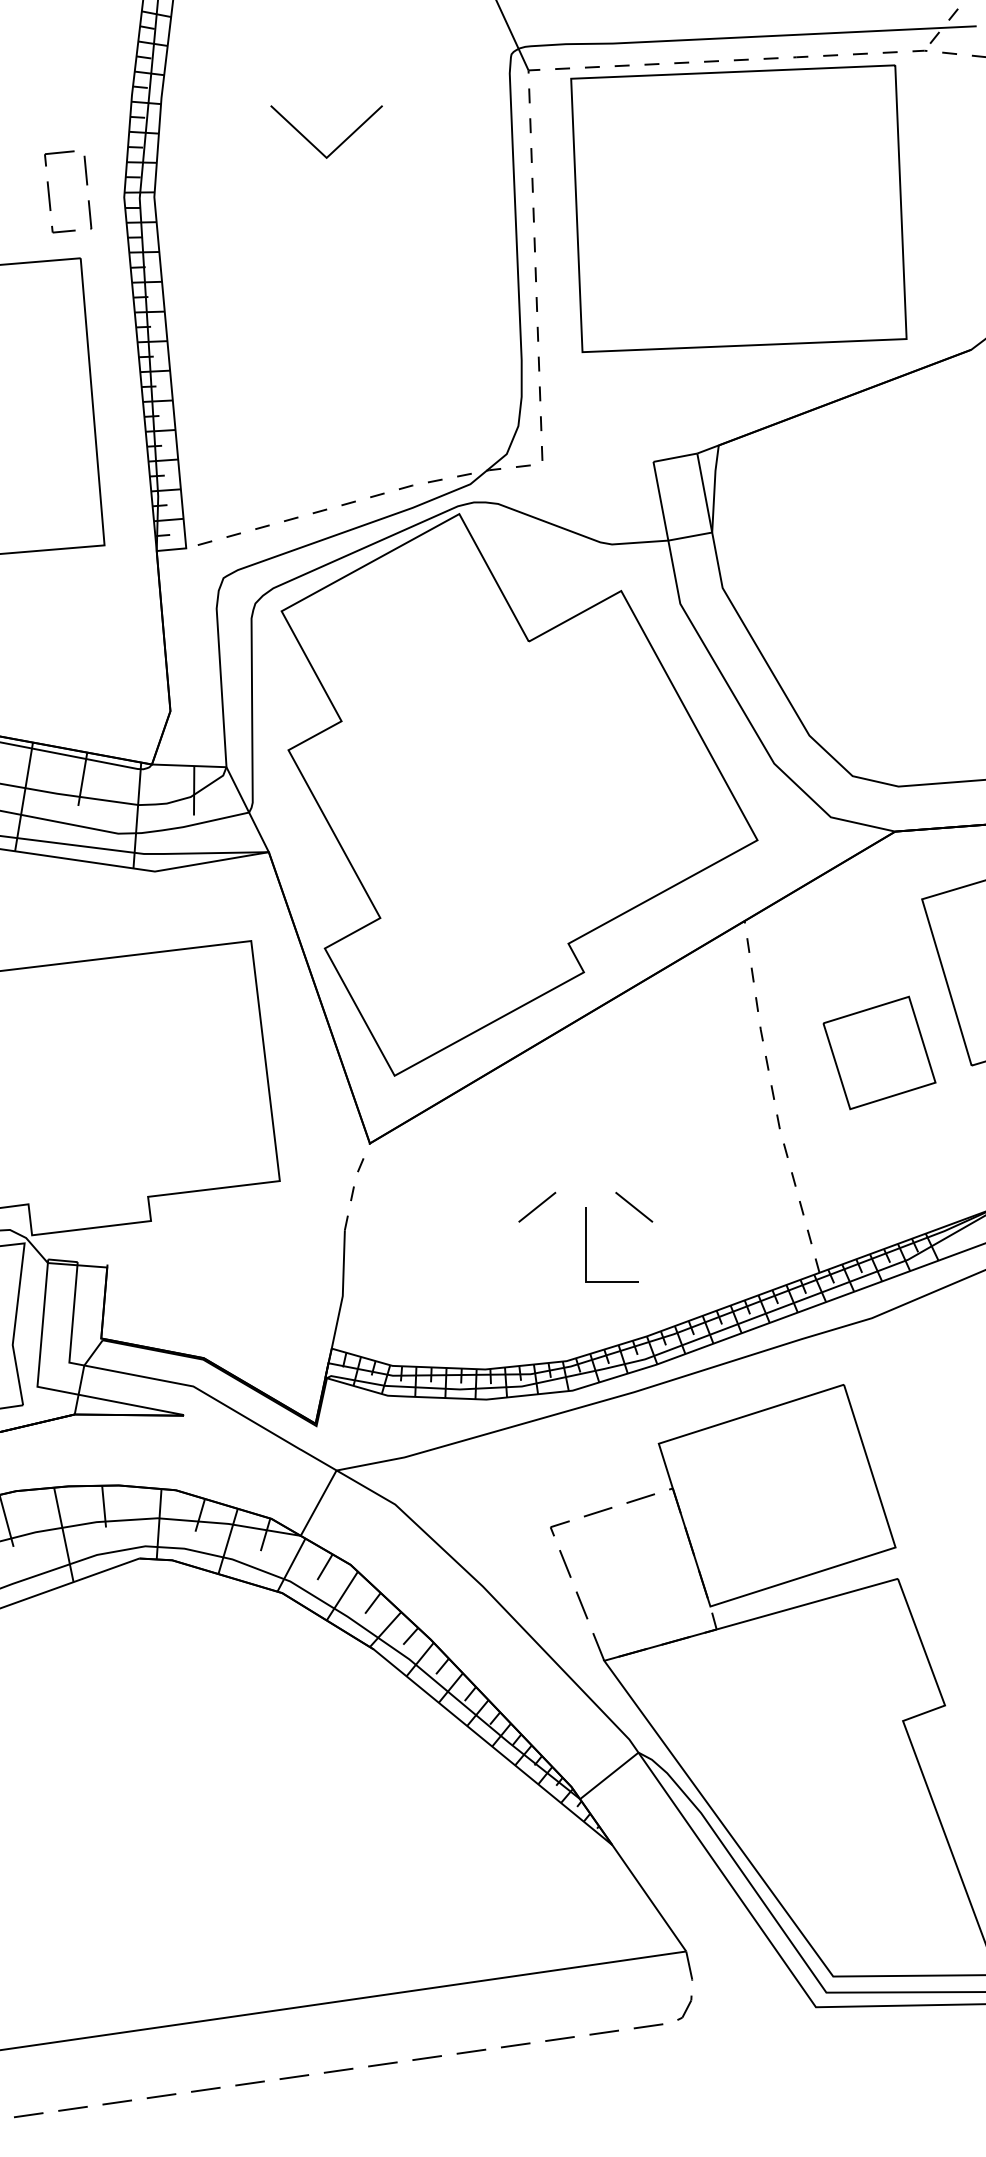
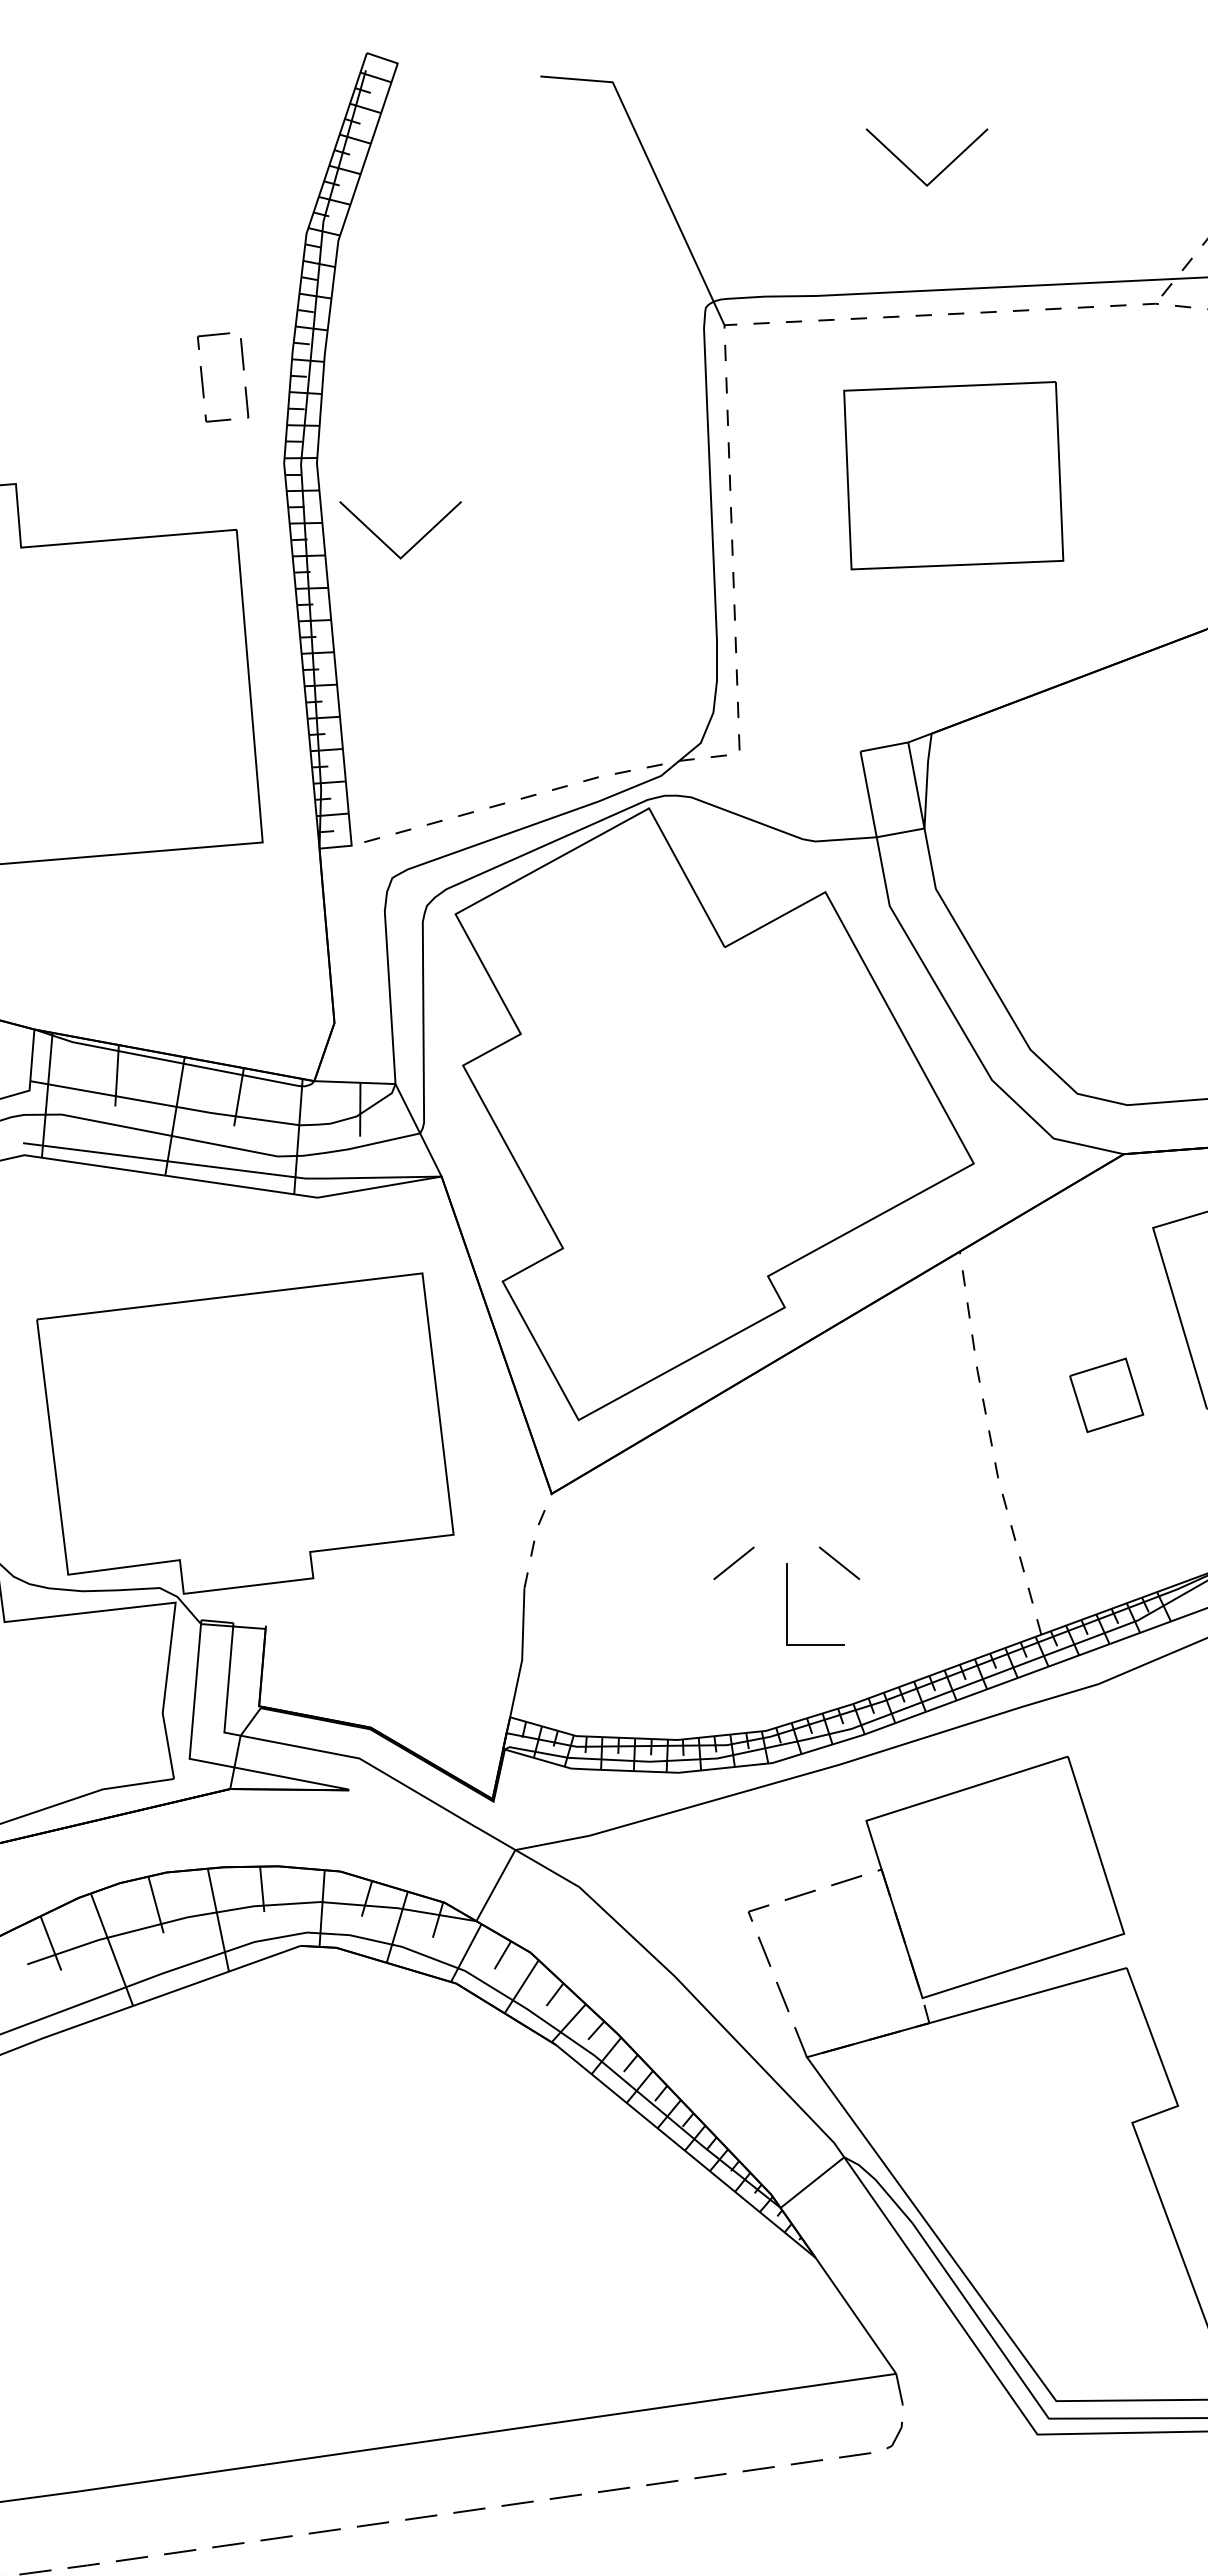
part: (313, 144) -> (386, 543), moved
part: (50, 195) -> (203, 381), moved
part: (738, 208) -> (953, 475), size x0.6
part: (879, 1053) -> (1106, 1395), size x0.6

